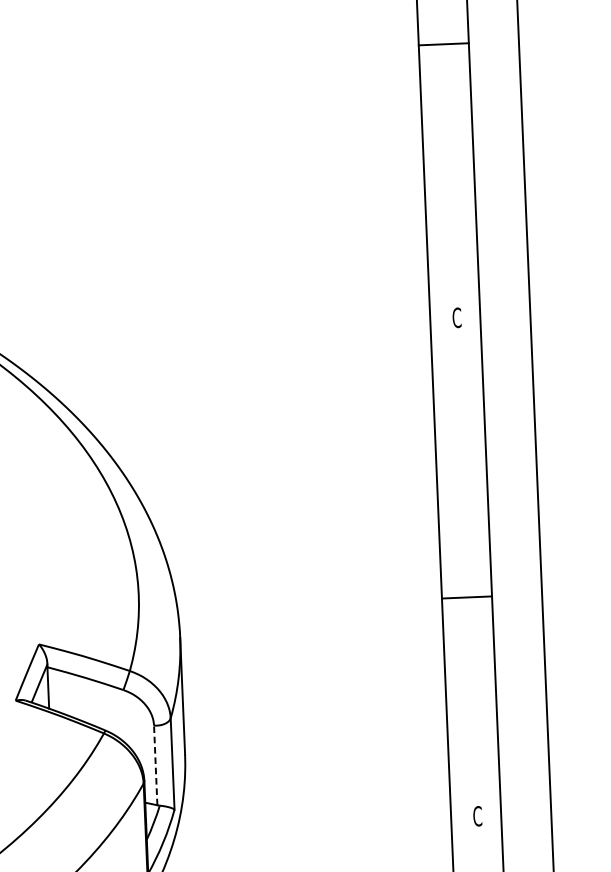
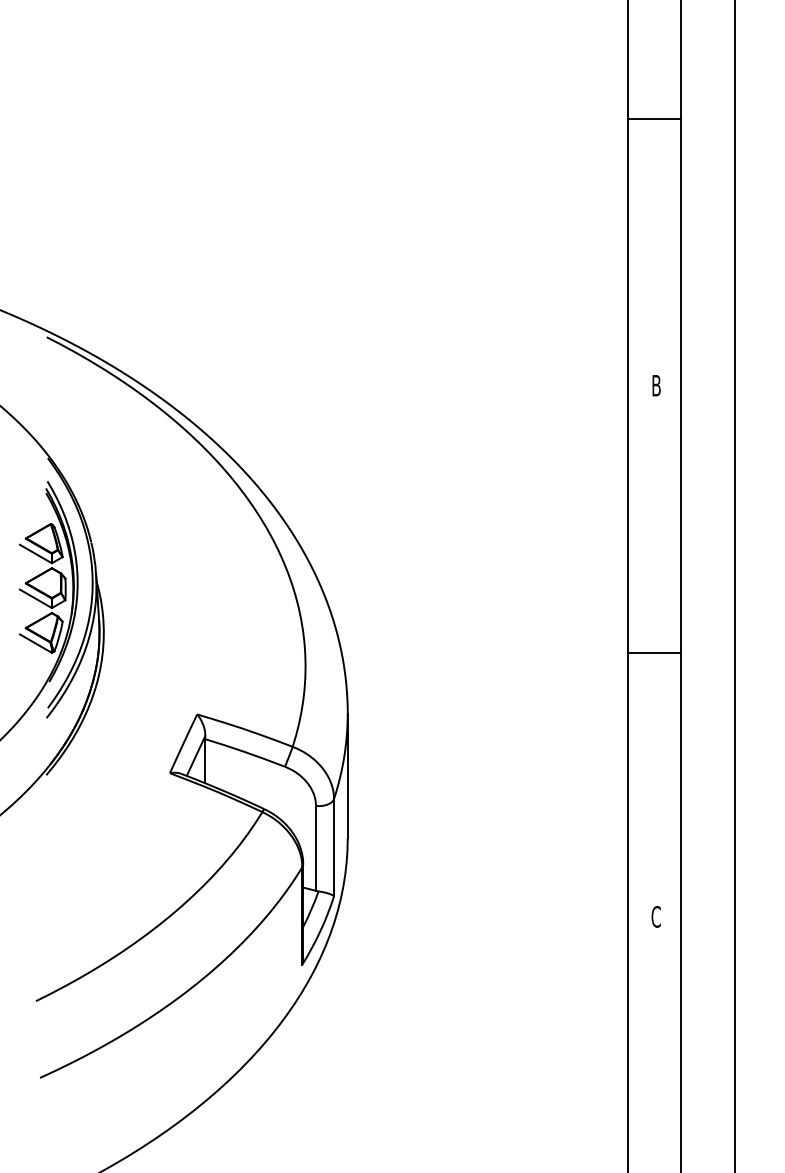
line: (443, 44) -> (654, 119), moved
text: (457, 317) -> (656, 385), C -> B
line: (466, 597) -> (654, 652), moved
line: (156, 764) -> (316, 847), dashed -> solid

